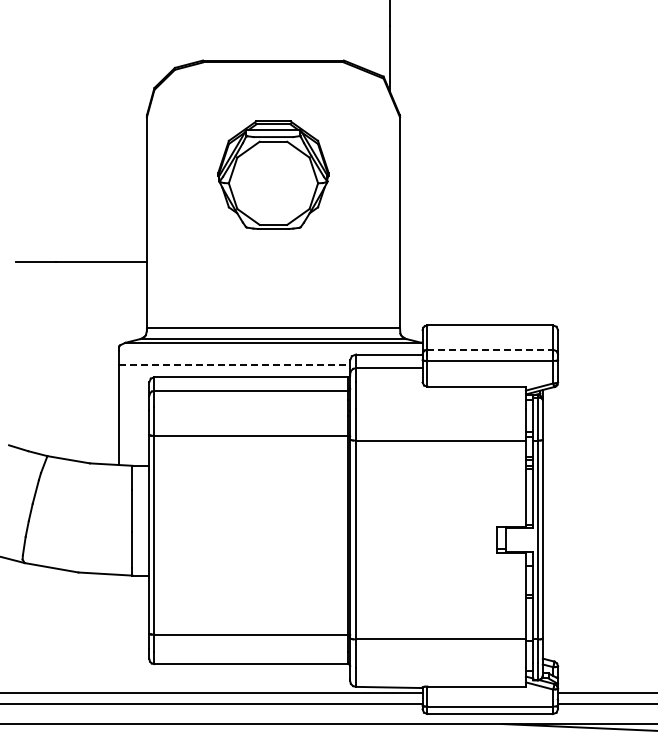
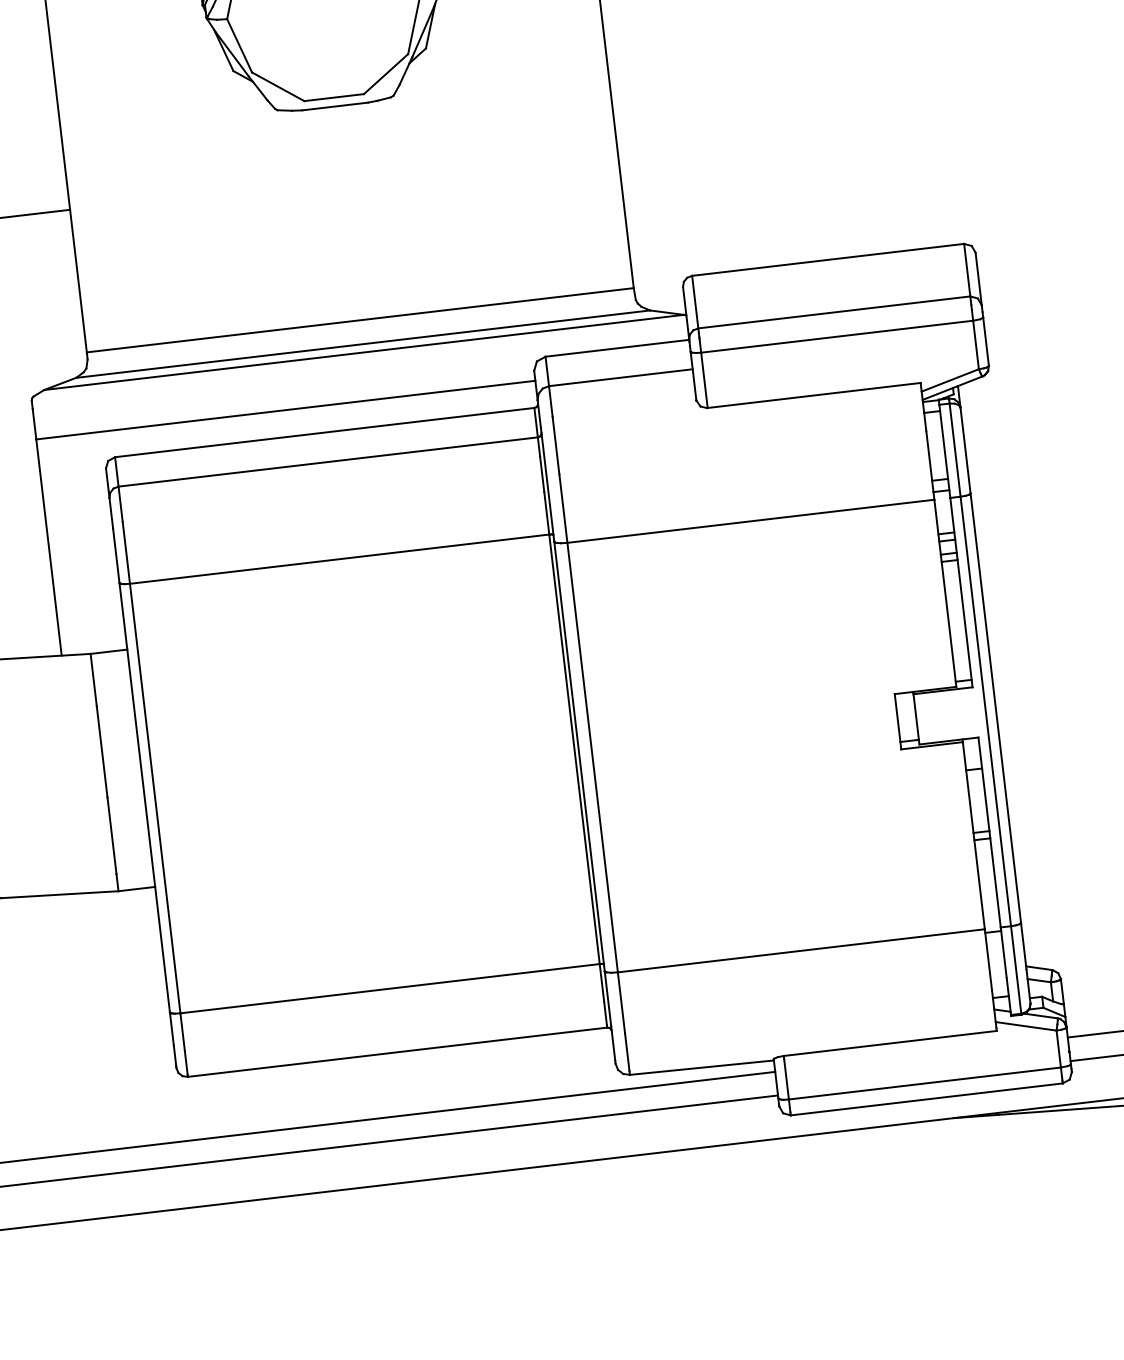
line: (490, 349) -> (834, 311), dashed -> solid
line: (235, 364) -> (287, 408), dashed -> solid

